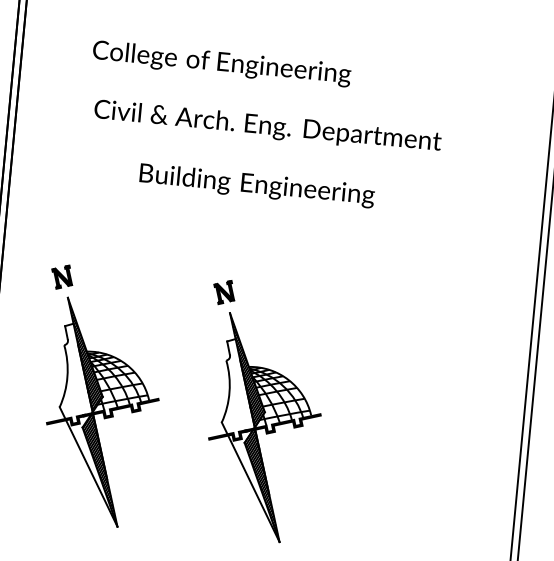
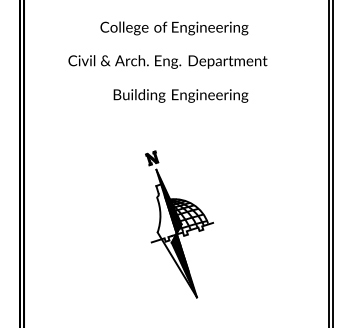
text: (222, 63) -> (174, 28), moved
text: (256, 184) -> (180, 95), moved
part: (99, 396) -> (86, 224), removed

